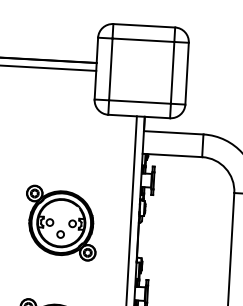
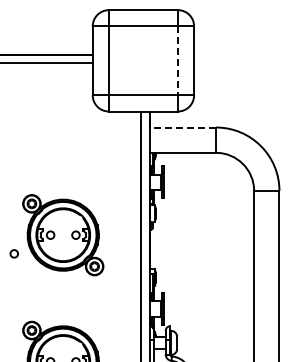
line: (172, 72) -> (177, 60), solid -> dashed
line: (173, 132) -> (182, 127), solid -> dashed
circle: (59, 234) -> (13, 253), moved

